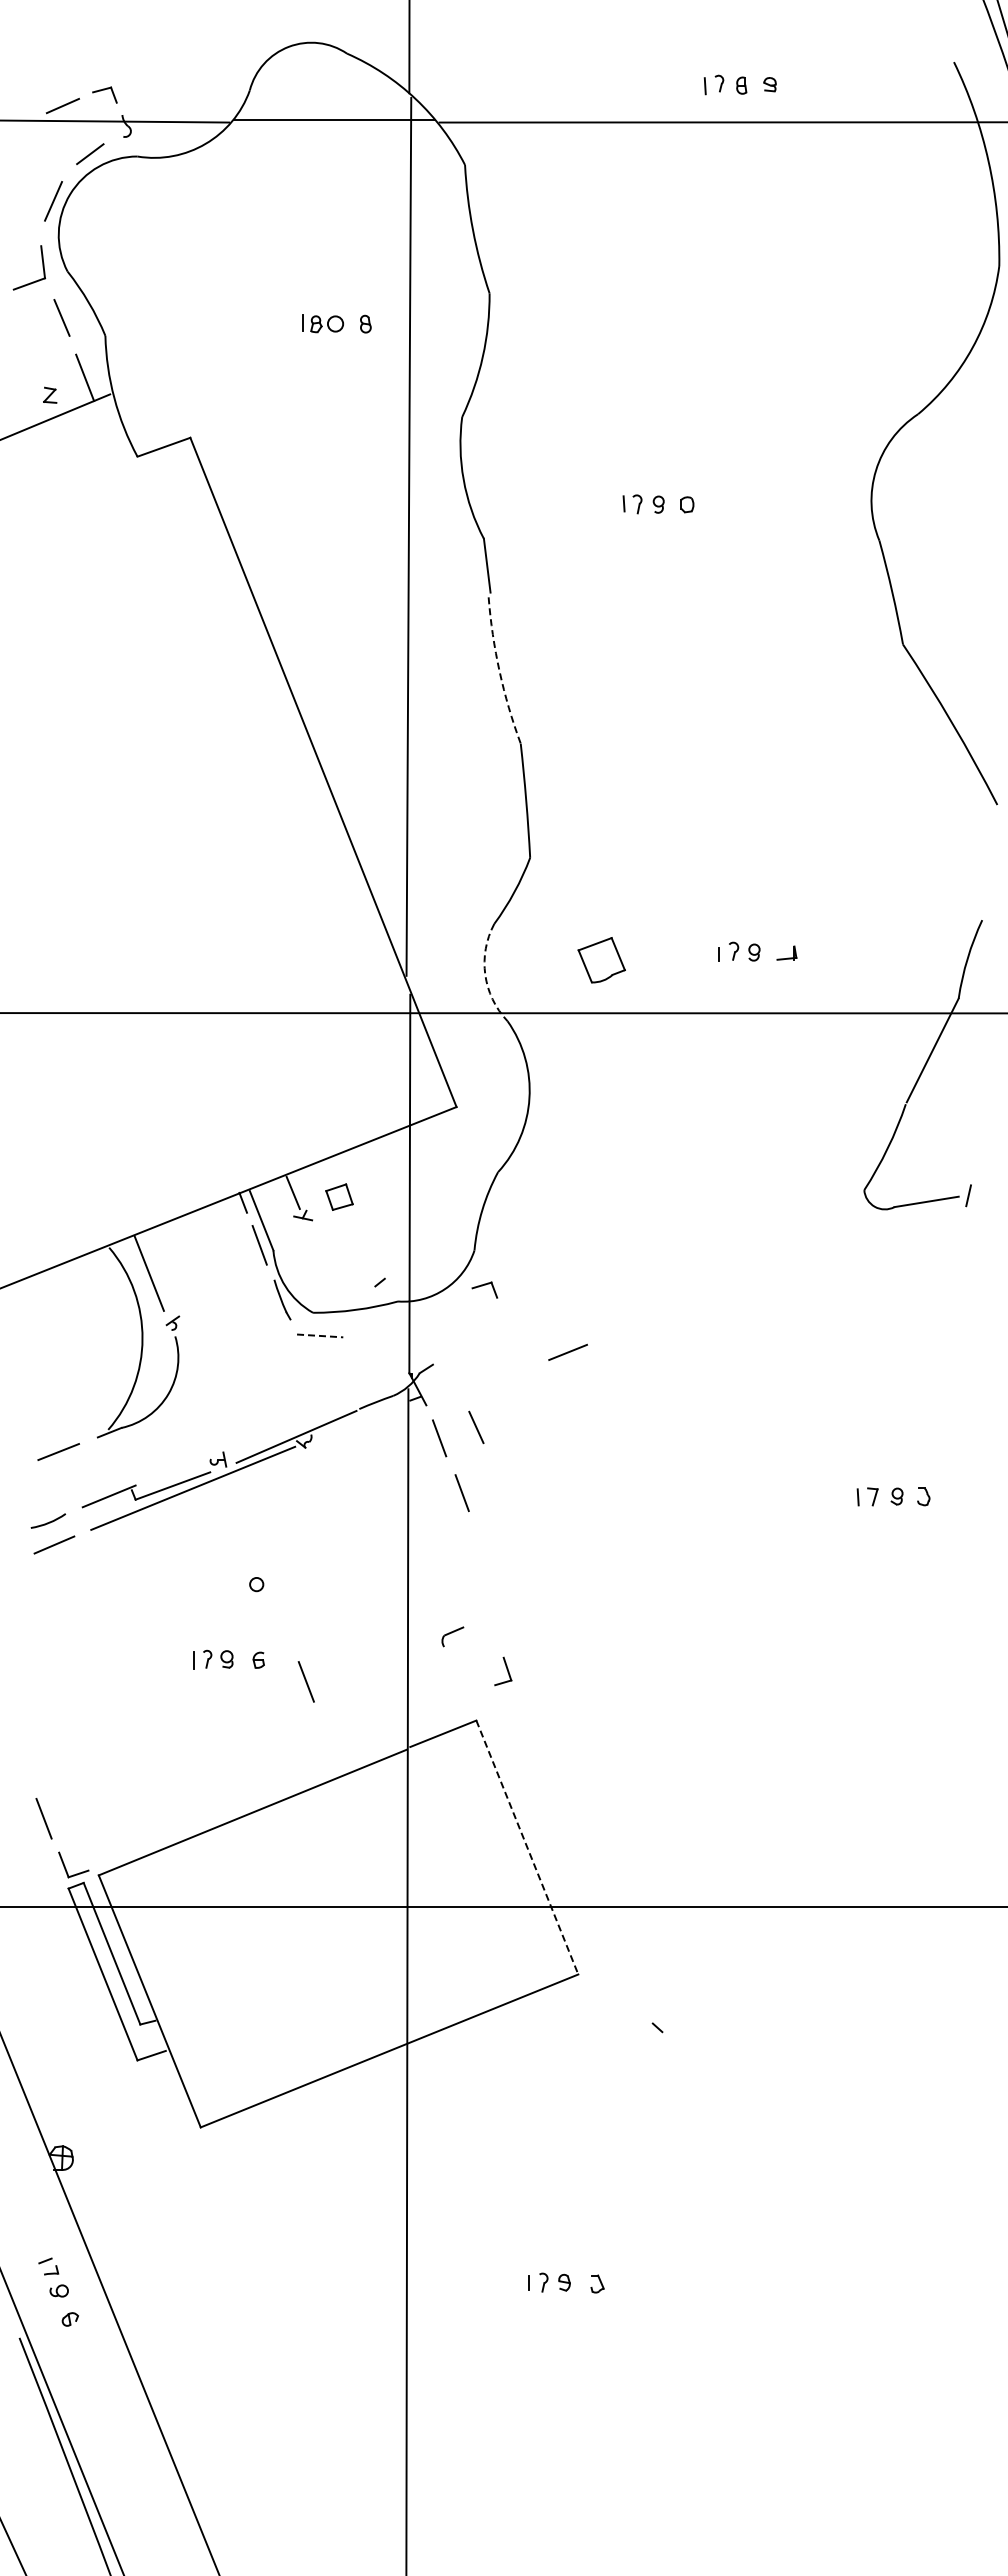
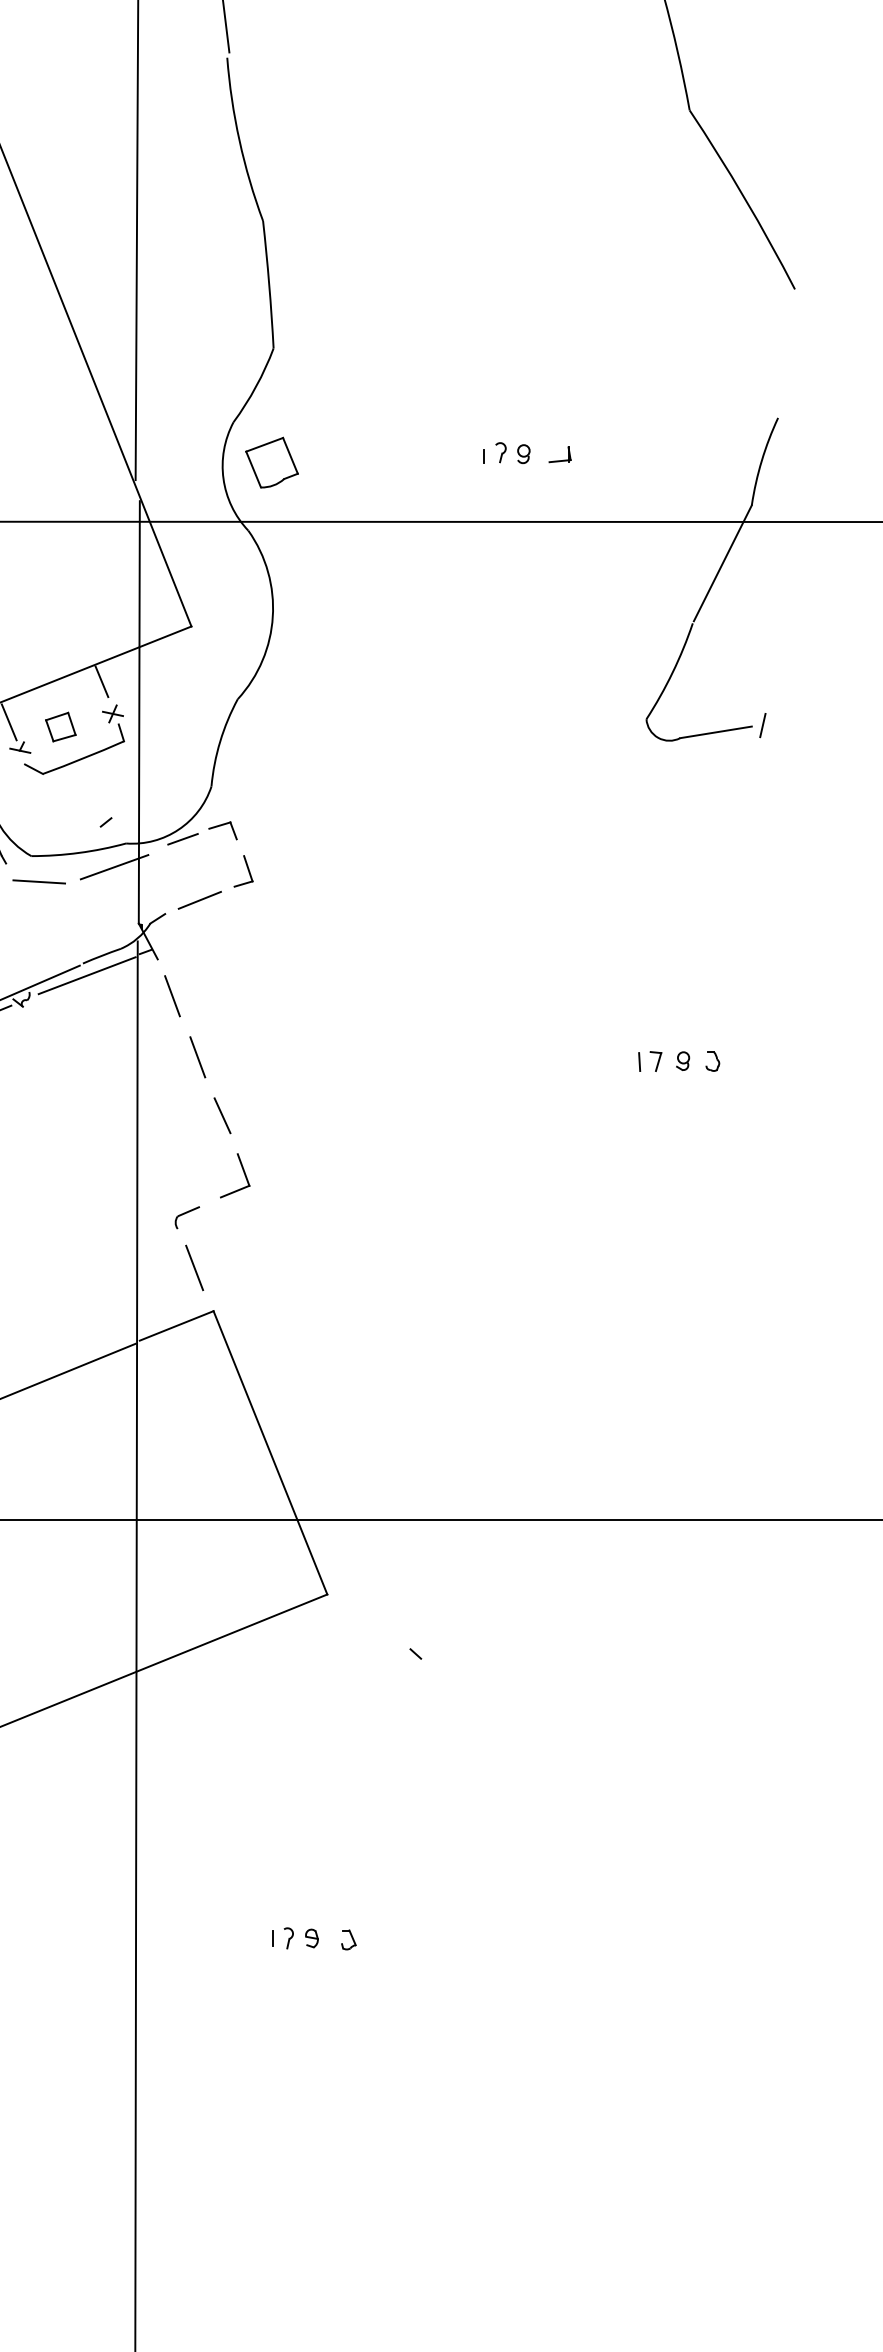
arc: (499, 671) -> (239, 140), dashed -> solid
part: (601, 960) -> (271, 462), moved
arc: (485, 974) -> (223, 478), dashed -> solid
line: (375, 1156) -> (101, 681), added
part: (358, 1224) -> (82, 757), added
line: (448, 1297) -> (182, 839), added
line: (387, 1322) -> (114, 866), added
line: (320, 1335) -> (39, 881), dashed -> solid
line: (567, 1351) -> (199, 899), moved
line: (362, 1419) -> (86, 975), added
line: (476, 1427) -> (222, 1115), moved
part: (502, 1595) -> (242, 1171), added
part: (503, 1671) -> (243, 871), moved
line: (305, 1681) -> (193, 1267), moved
line: (527, 1847) -> (270, 1452), dashed -> solid

